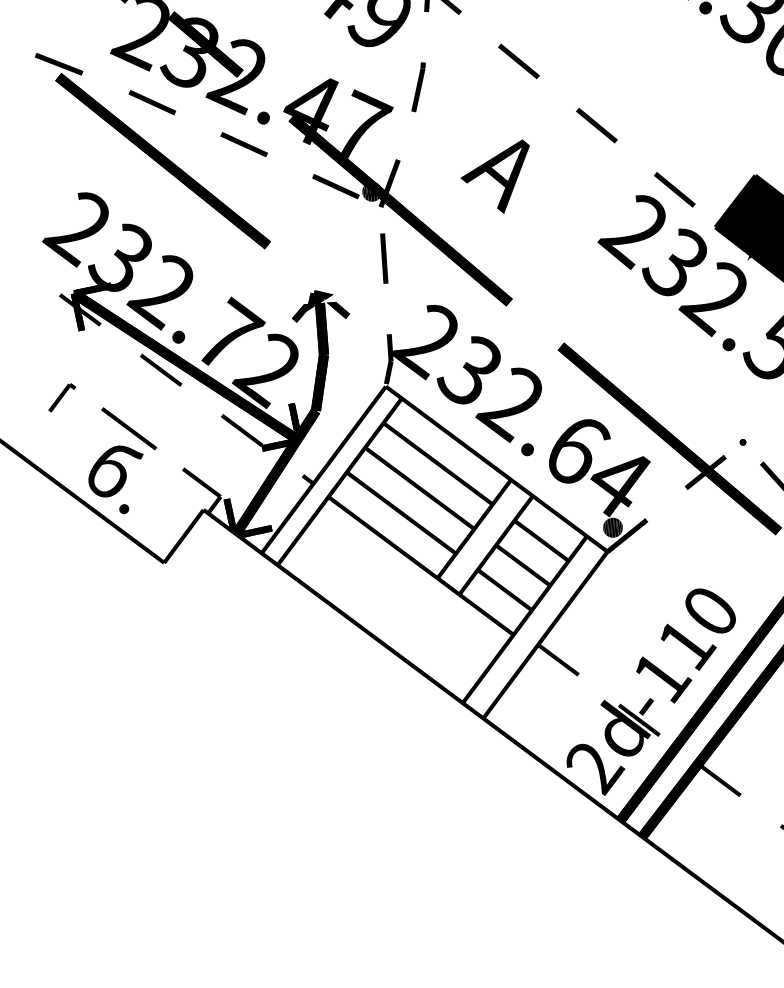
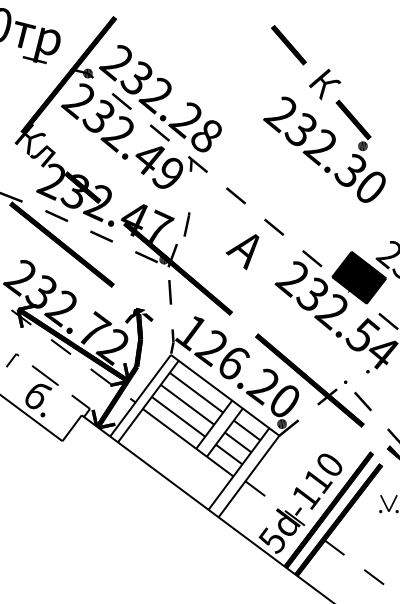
line: (417, 87) -> (186, 224), moved
text: (495, 177) -> (242, 252), moved
text: (521, 410) -> (237, 366), 232.64 -> 126.20
text: (593, 767) -> (272, 541), 2d-110 -> 5d-110

